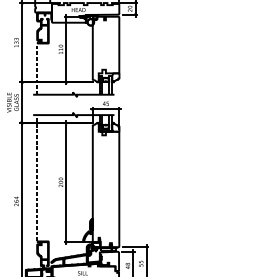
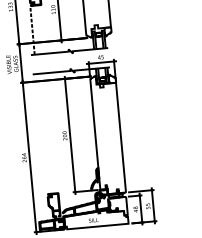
line: (37, 178) -> (42, 134), removed

